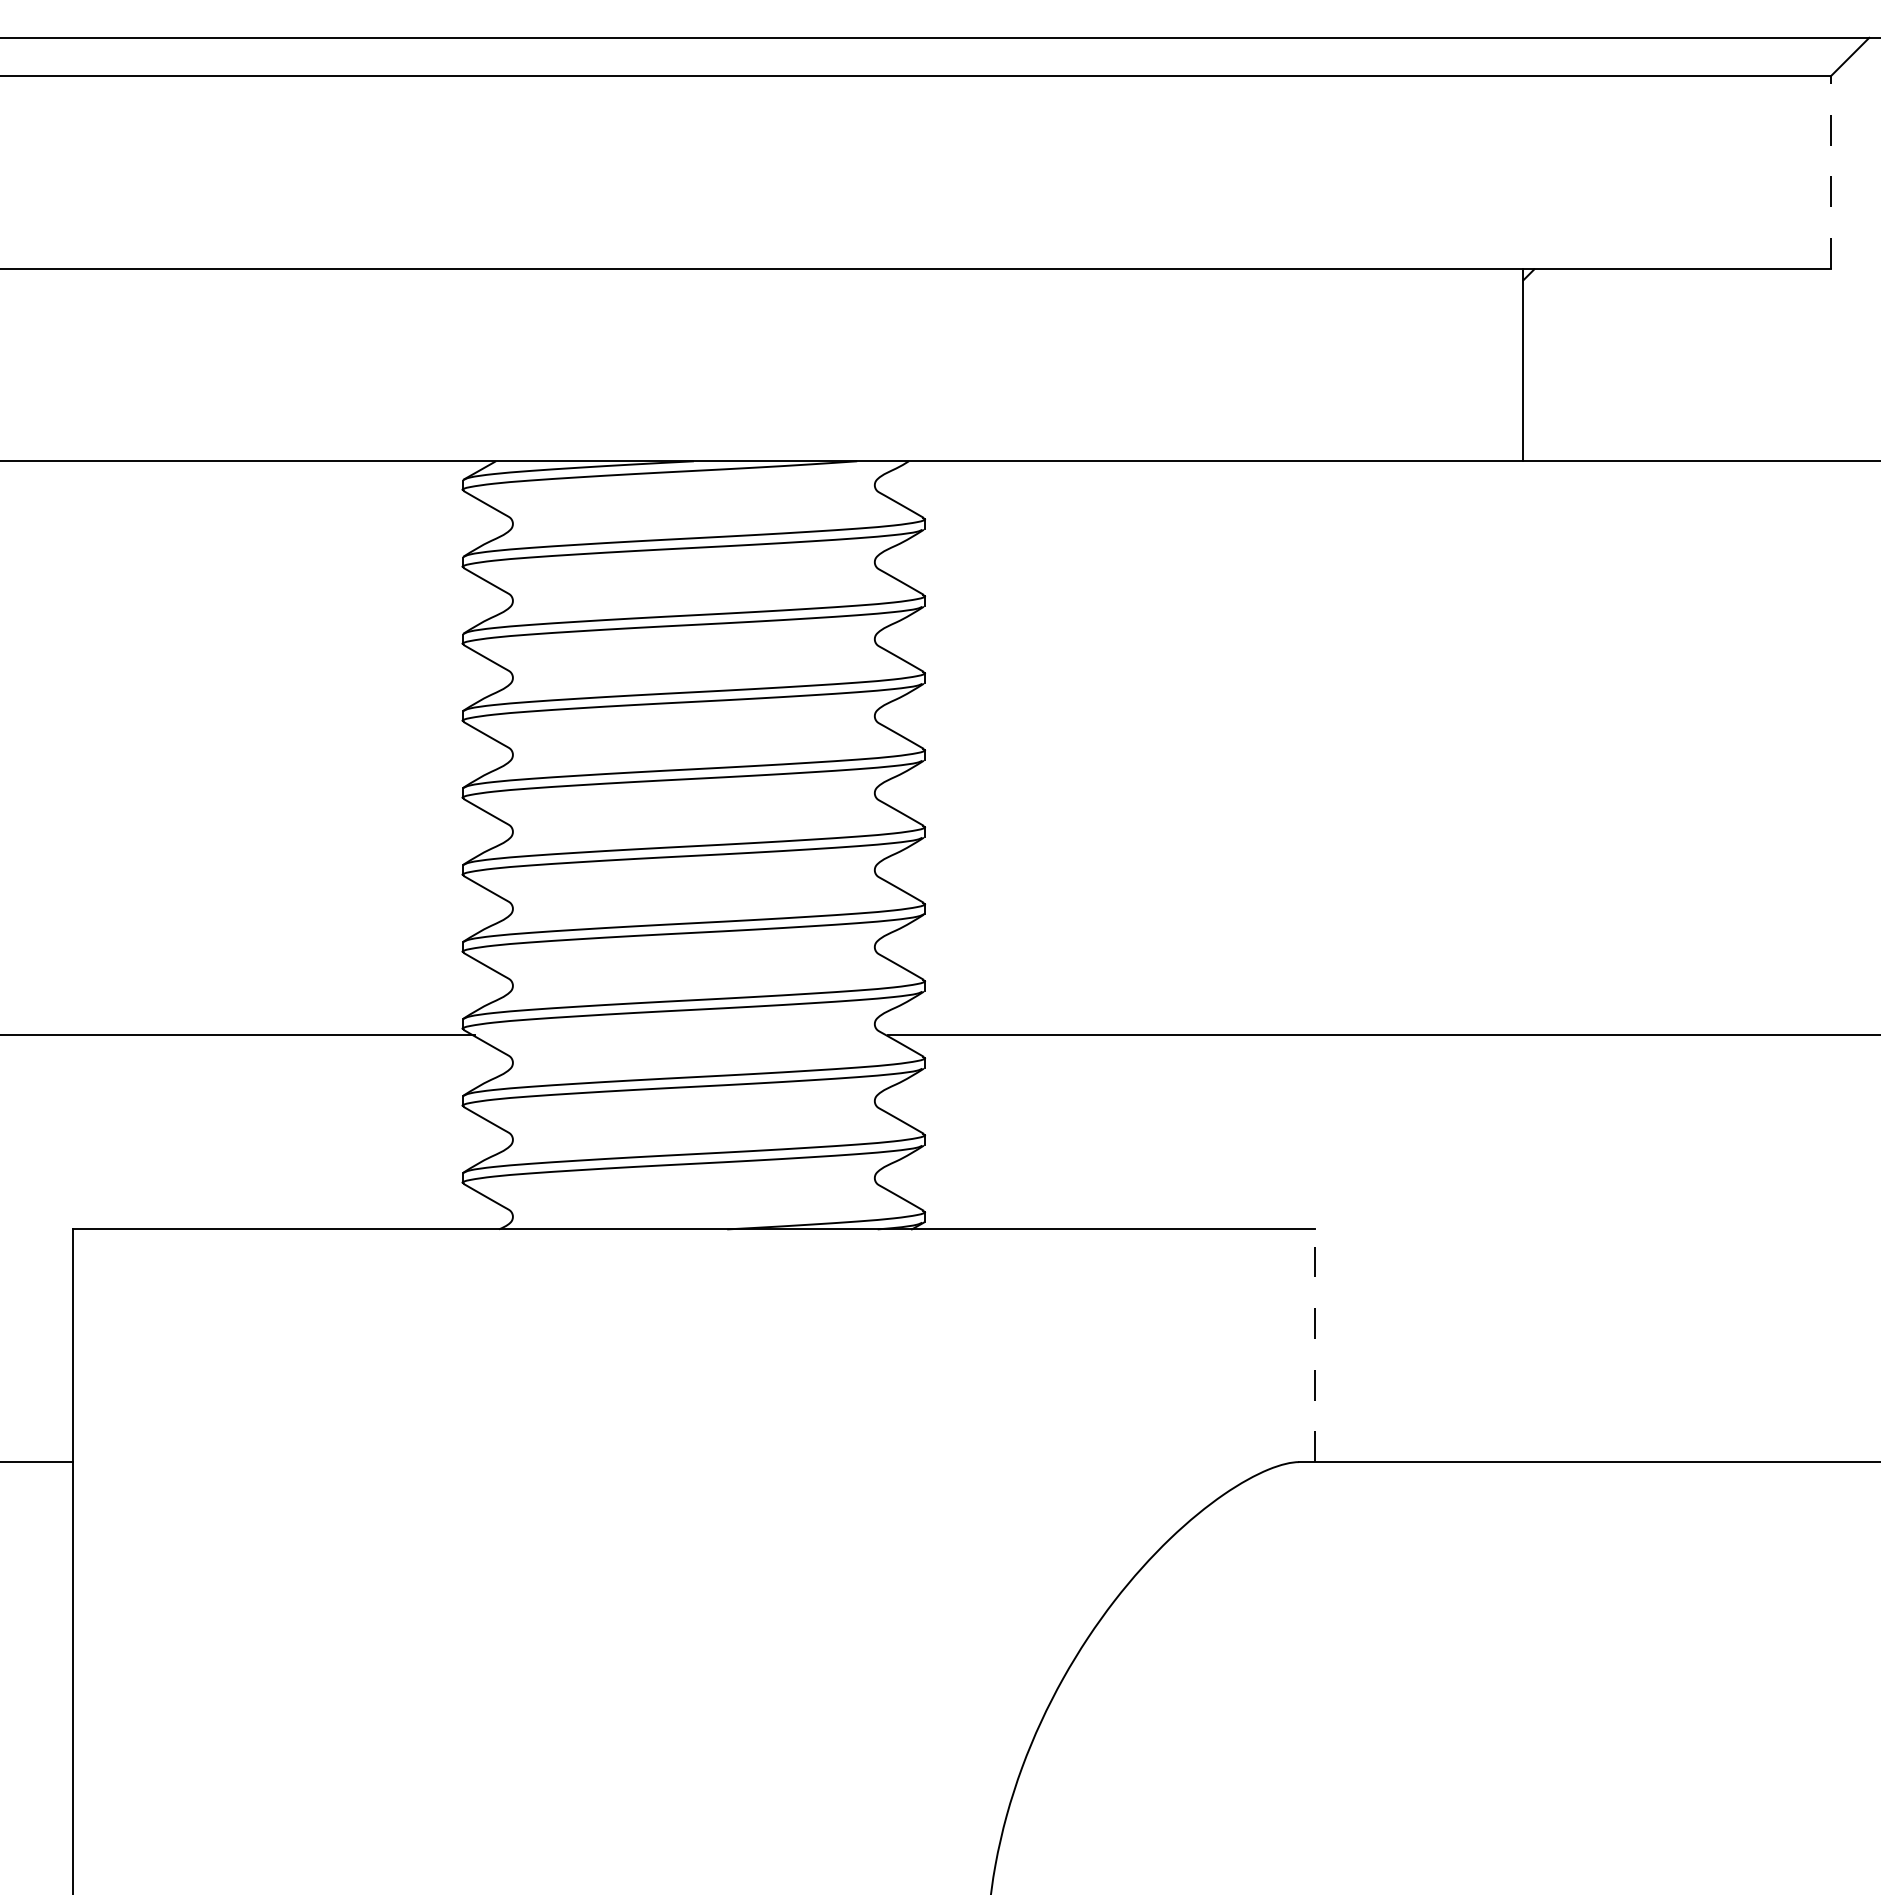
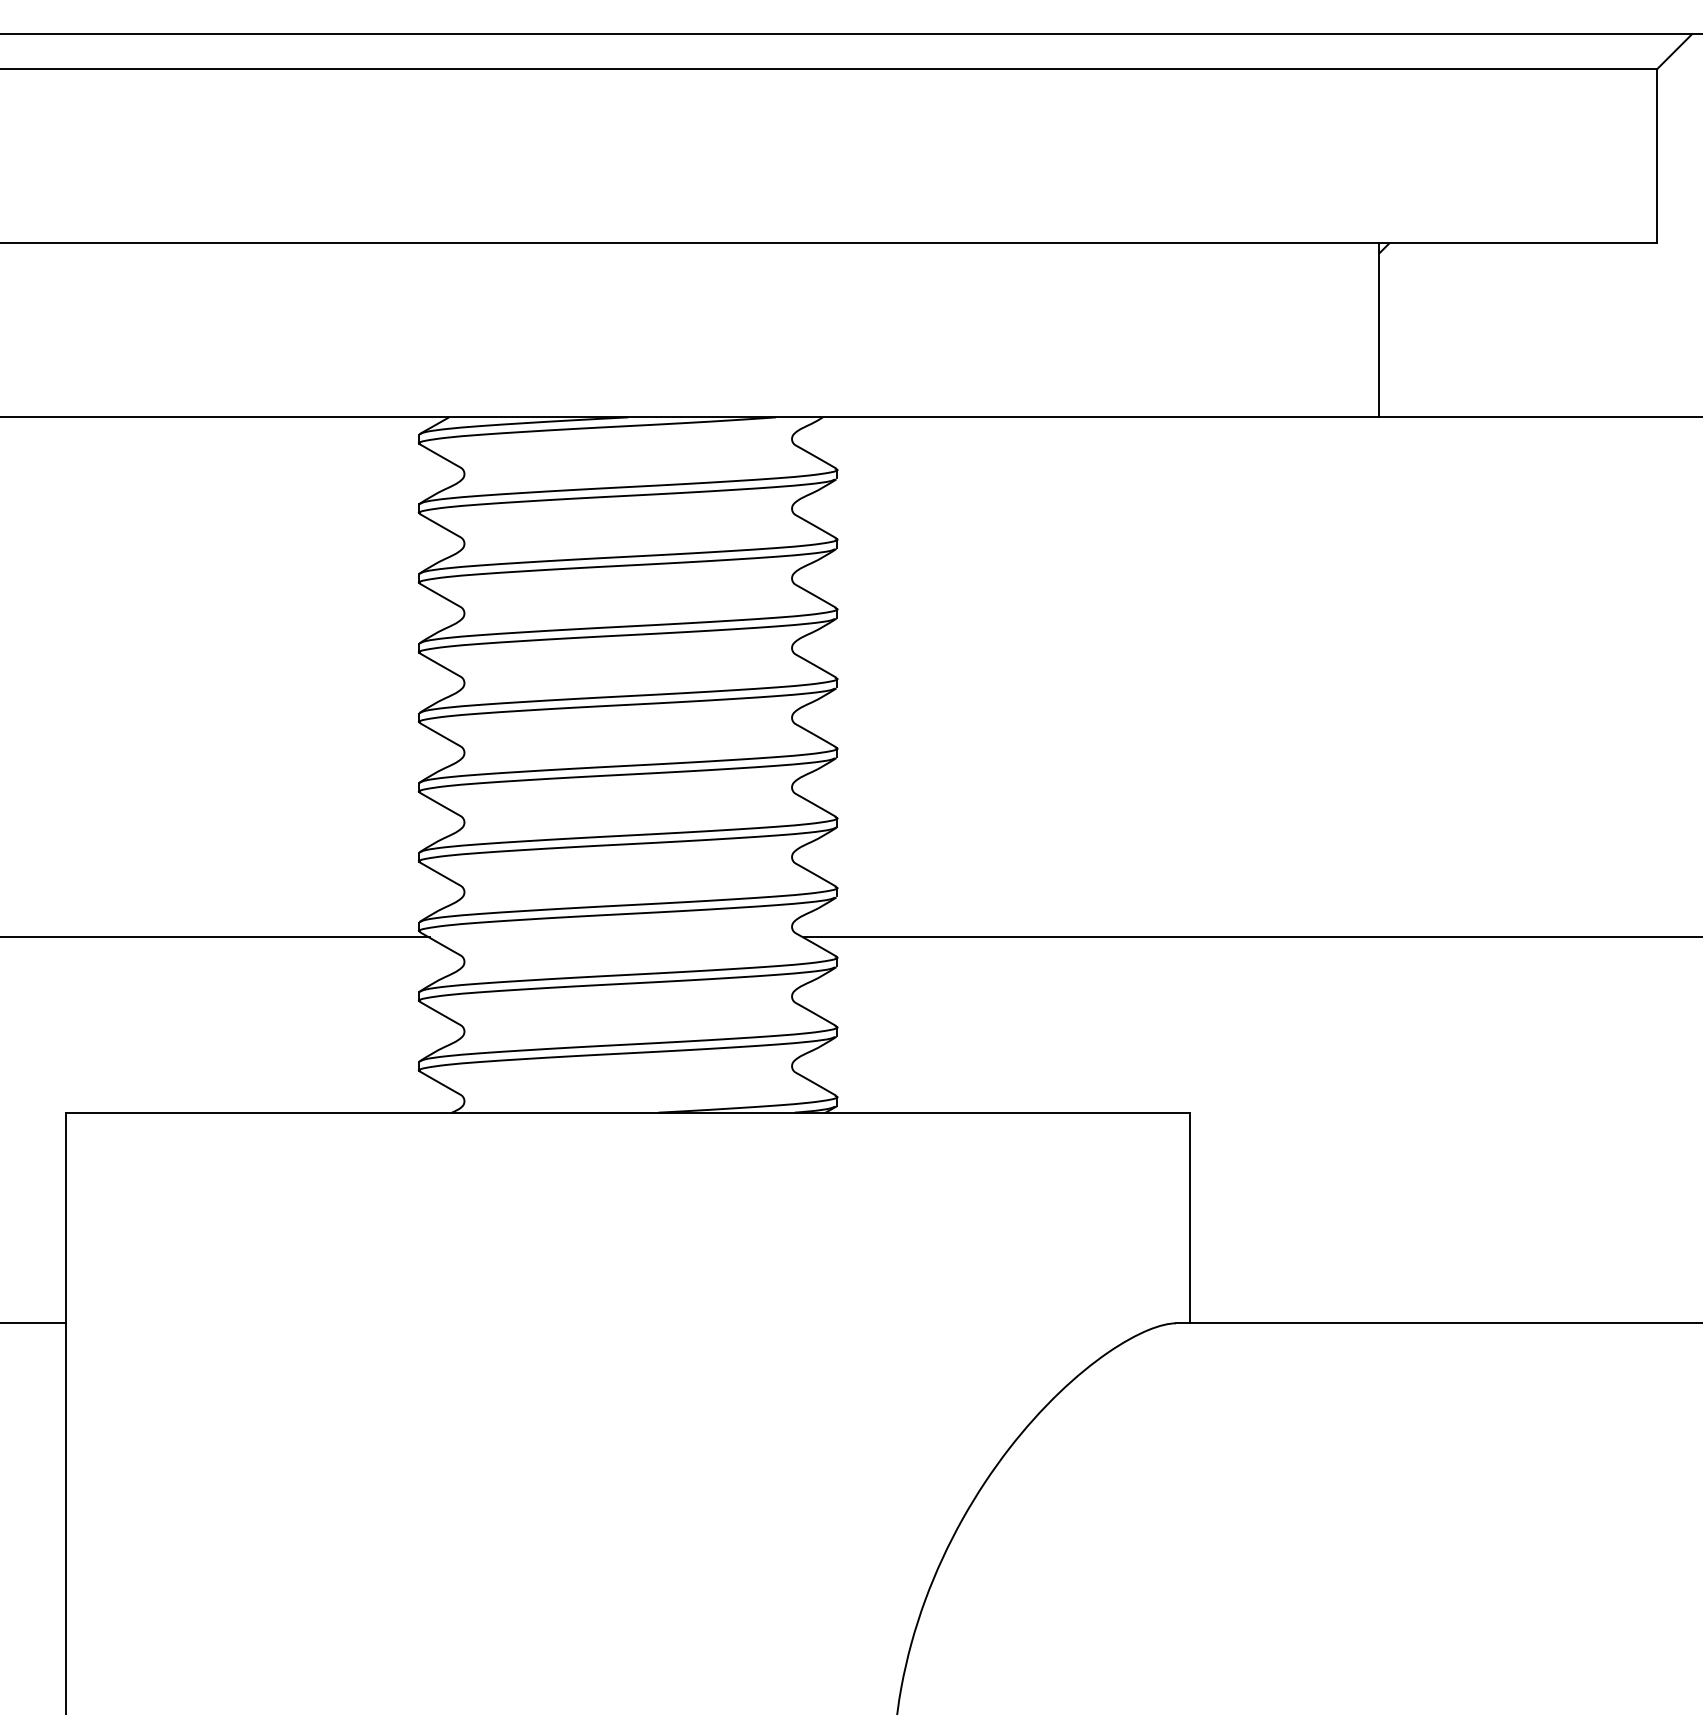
line: (1830, 172) -> (1657, 155), dashed -> solid
line: (1314, 1345) -> (1190, 1217), dashed -> solid

